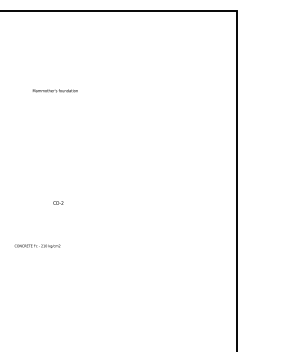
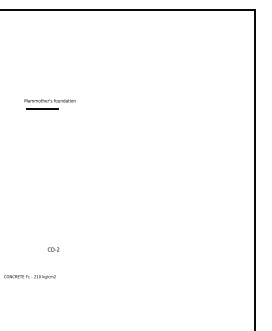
line: (48, 98) -> (42, 109), added
text: (58, 202) -> (53, 248), moved

